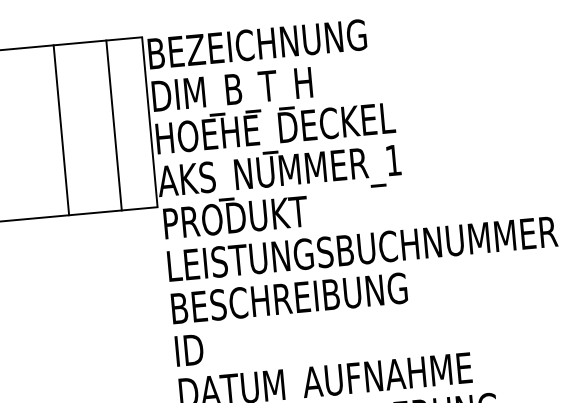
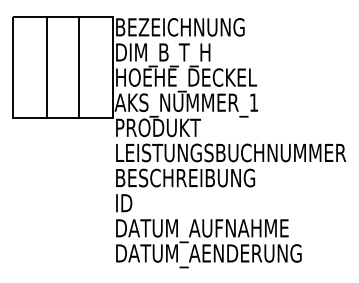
line: (113, 125) -> (78, 67), moved
line: (60, 130) -> (46, 67), moved

